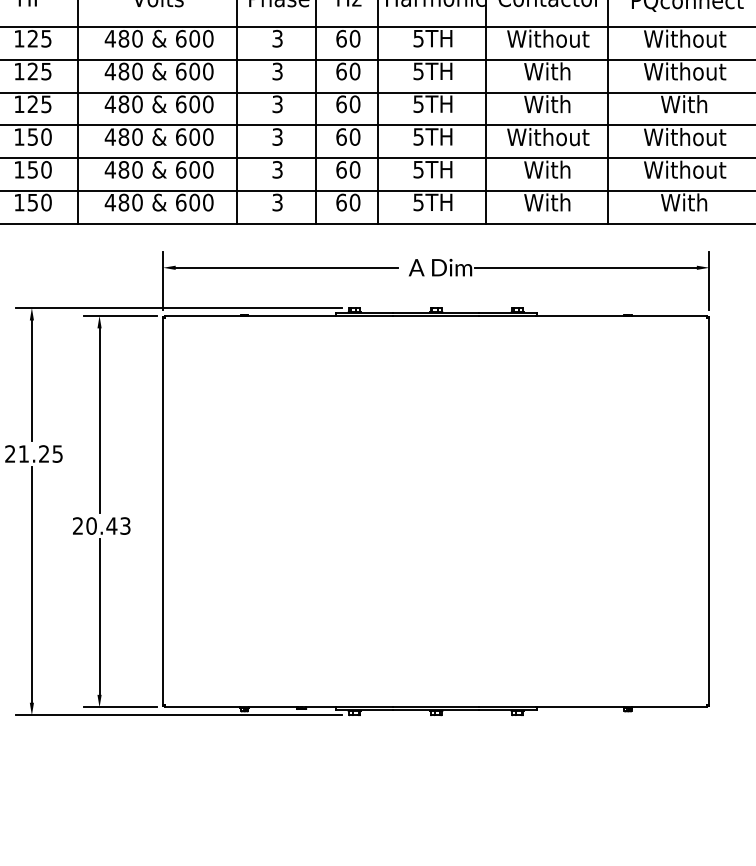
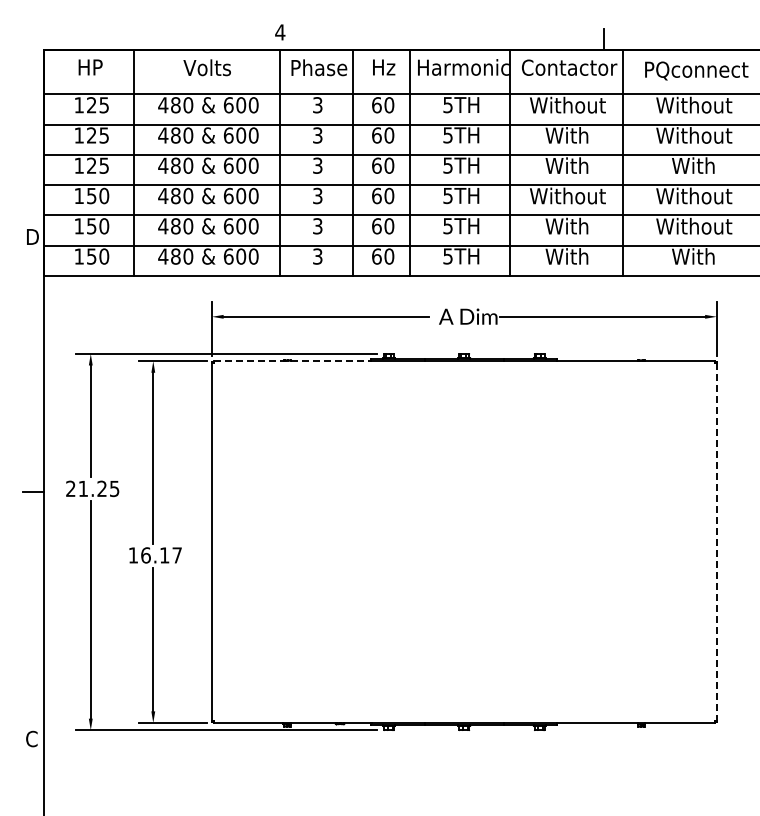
line: (250, 316) -> (292, 361), solid -> dashed
line: (709, 512) -> (716, 542), solid -> dashed
text: (100, 526) -> (154, 555), 20.43 -> 16.17

